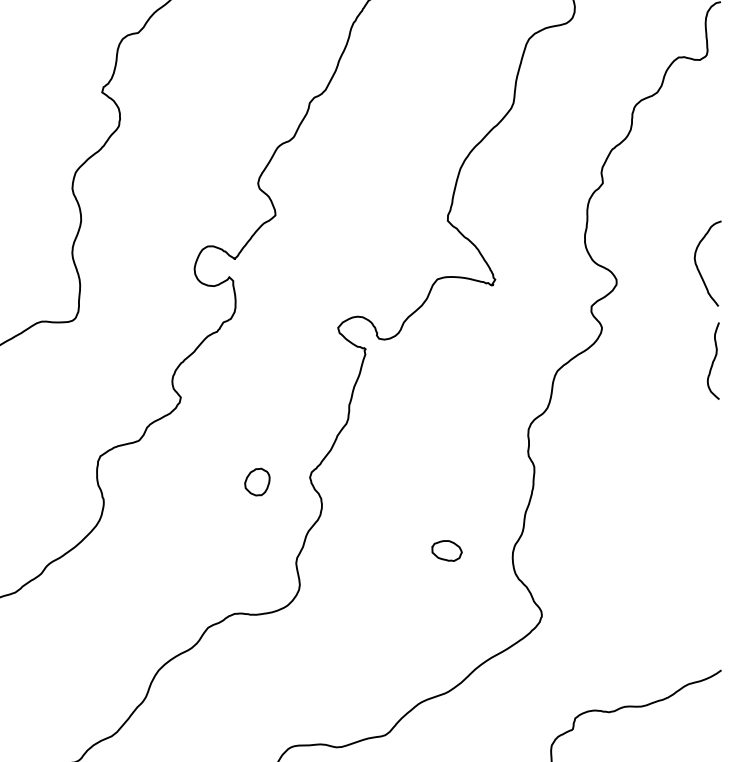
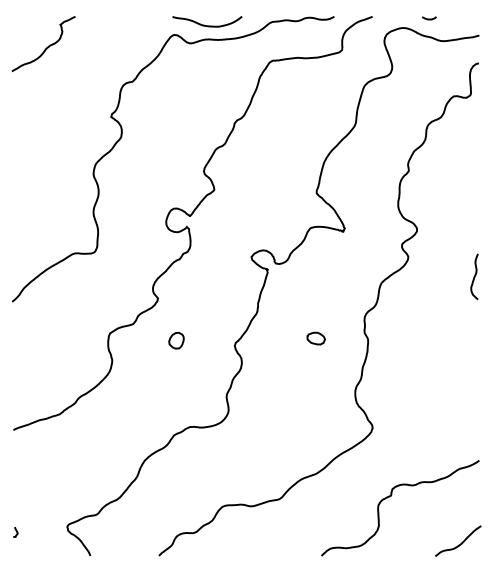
curve: (698, 264) -> (465, 219), removed
part: (257, 481) -> (176, 340), moved
part: (445, 550) -> (315, 338), moved

